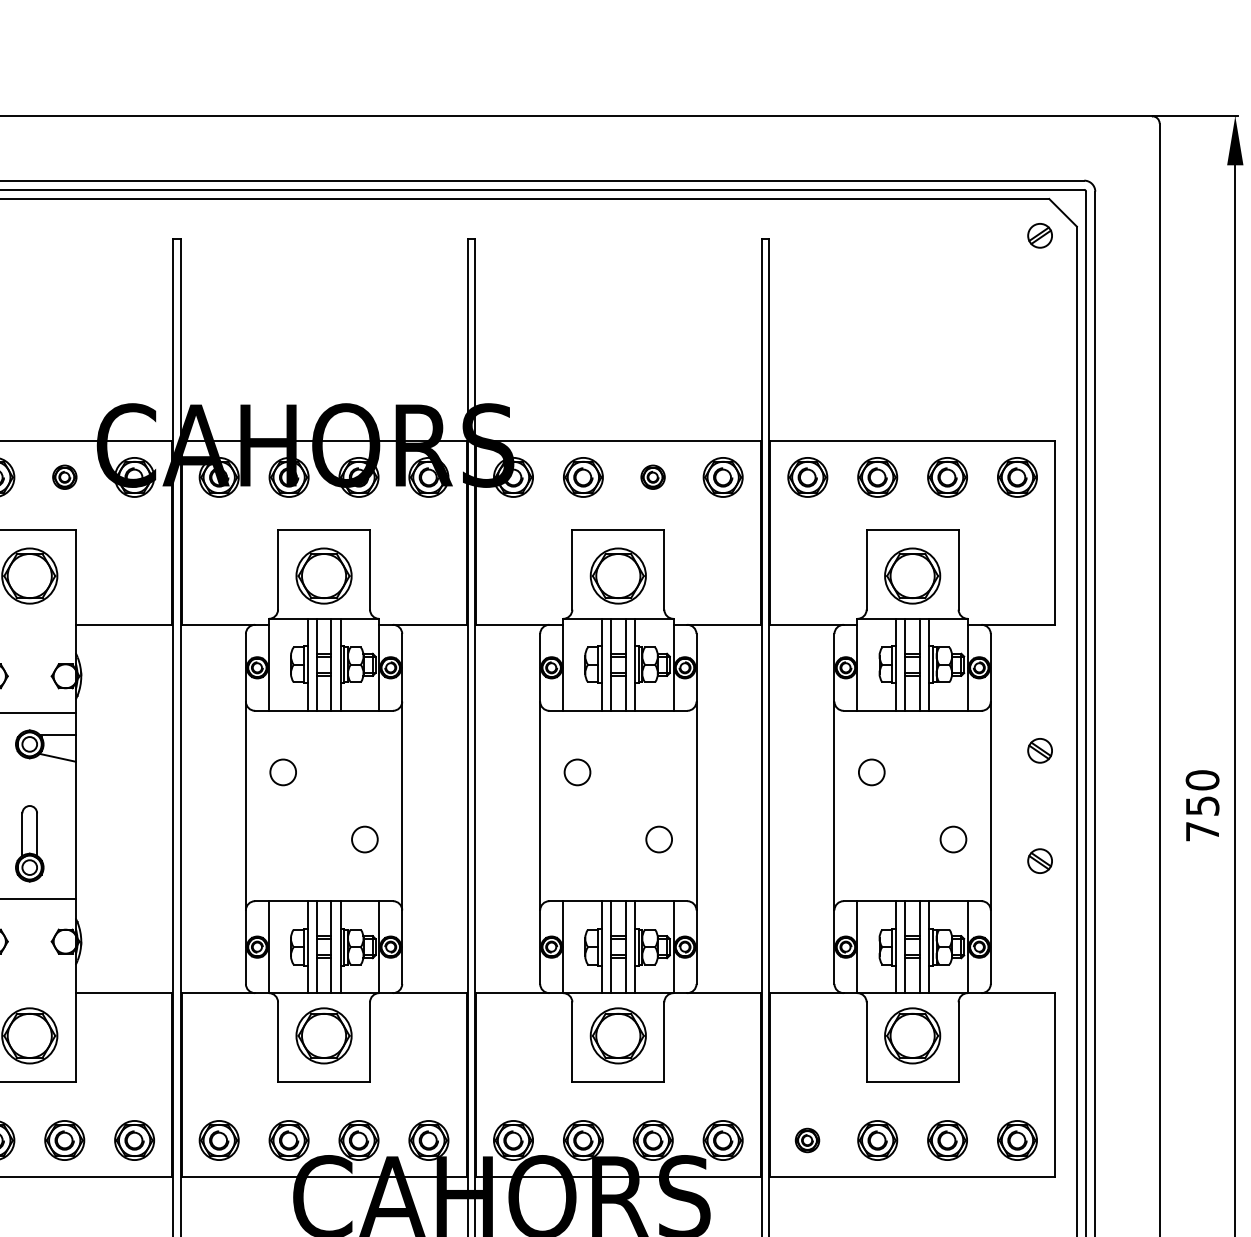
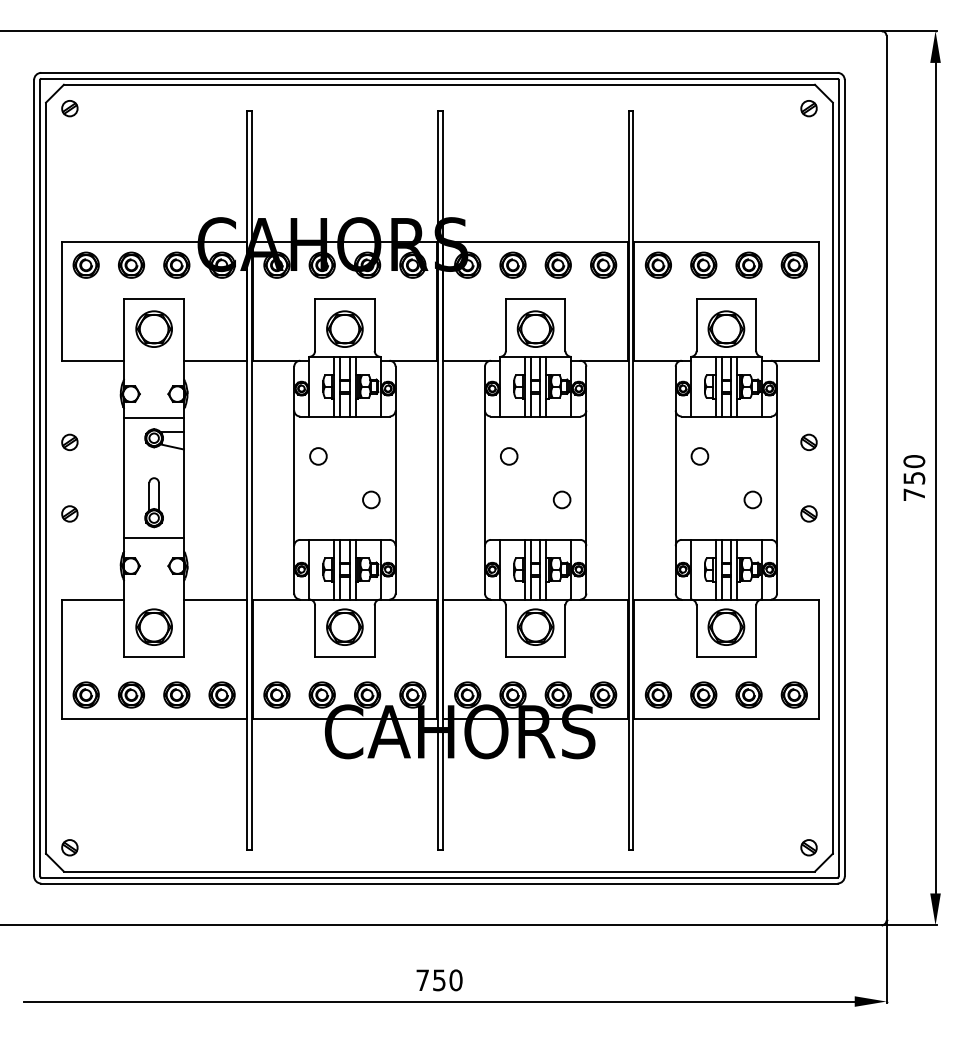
part: (64, 476) -> (176, 264), size x1.67
part: (652, 476) -> (557, 264), size x1.67
part: (806, 1139) -> (657, 694), size x1.67

